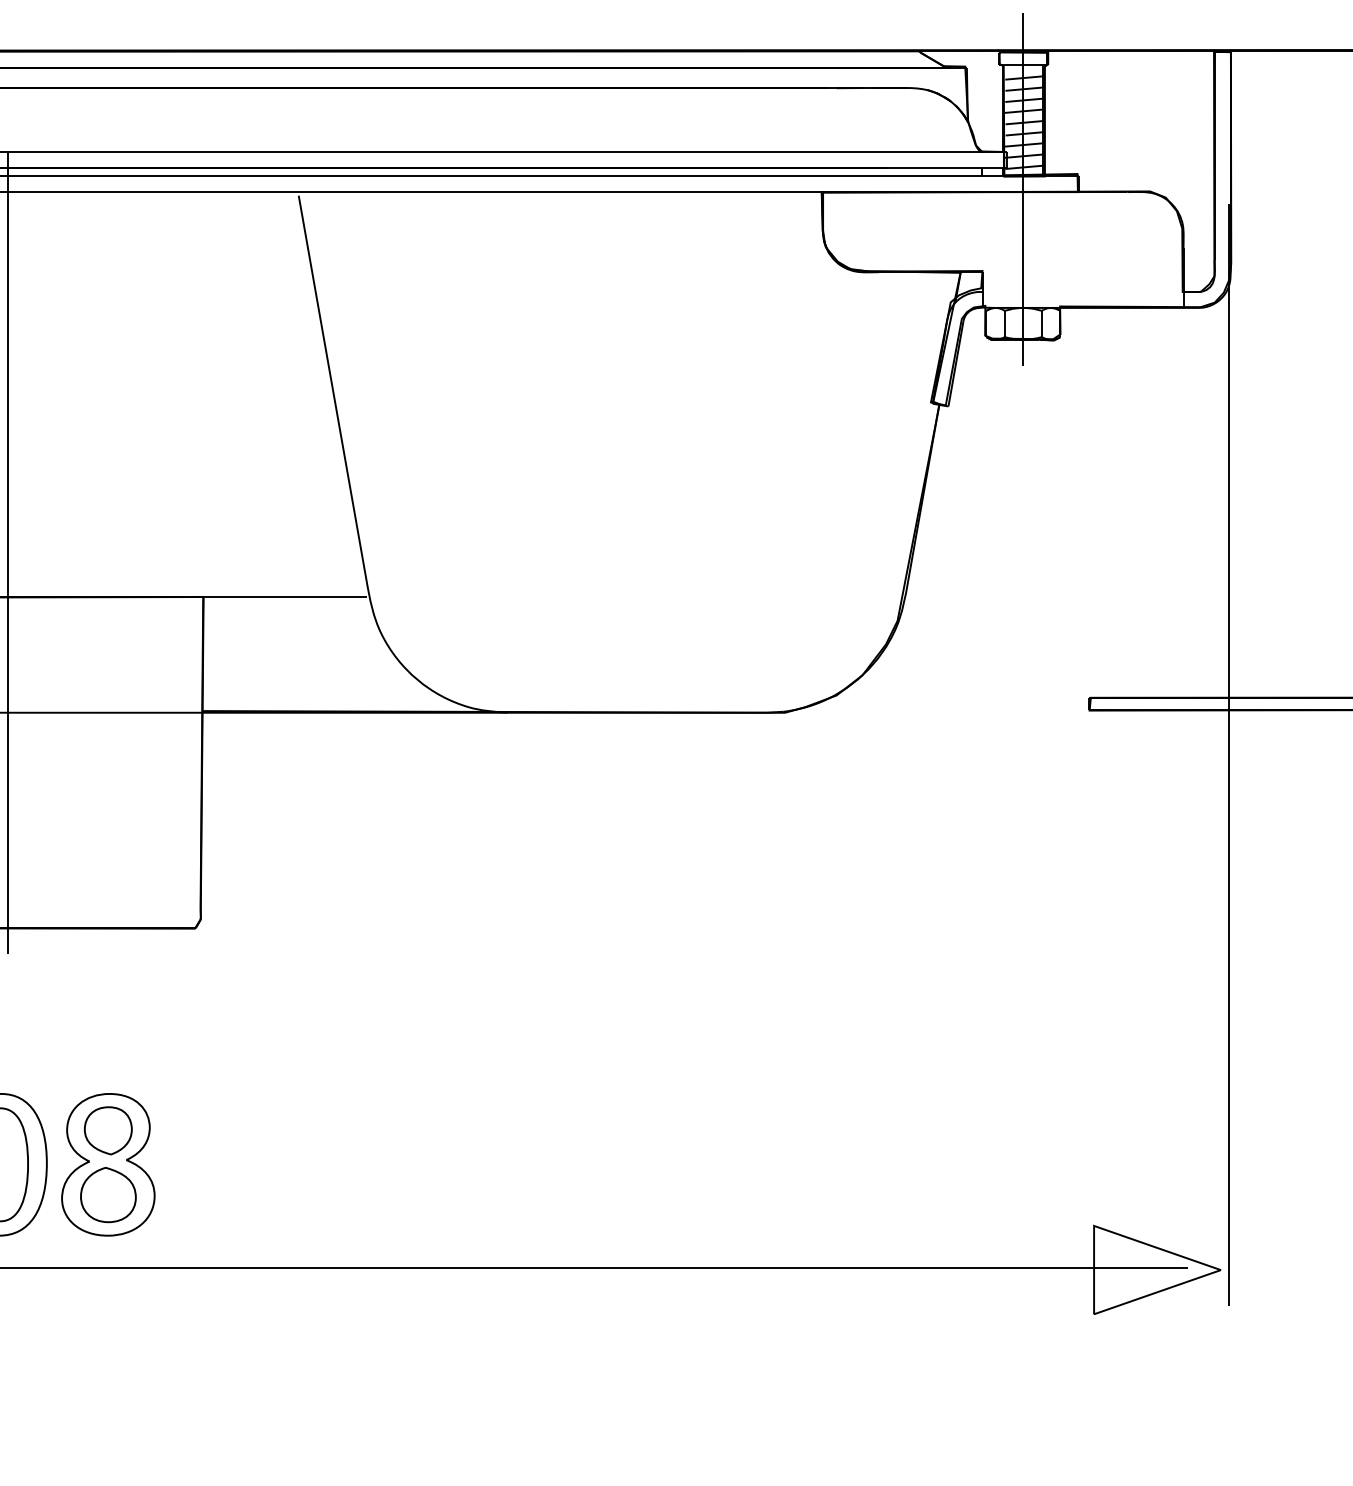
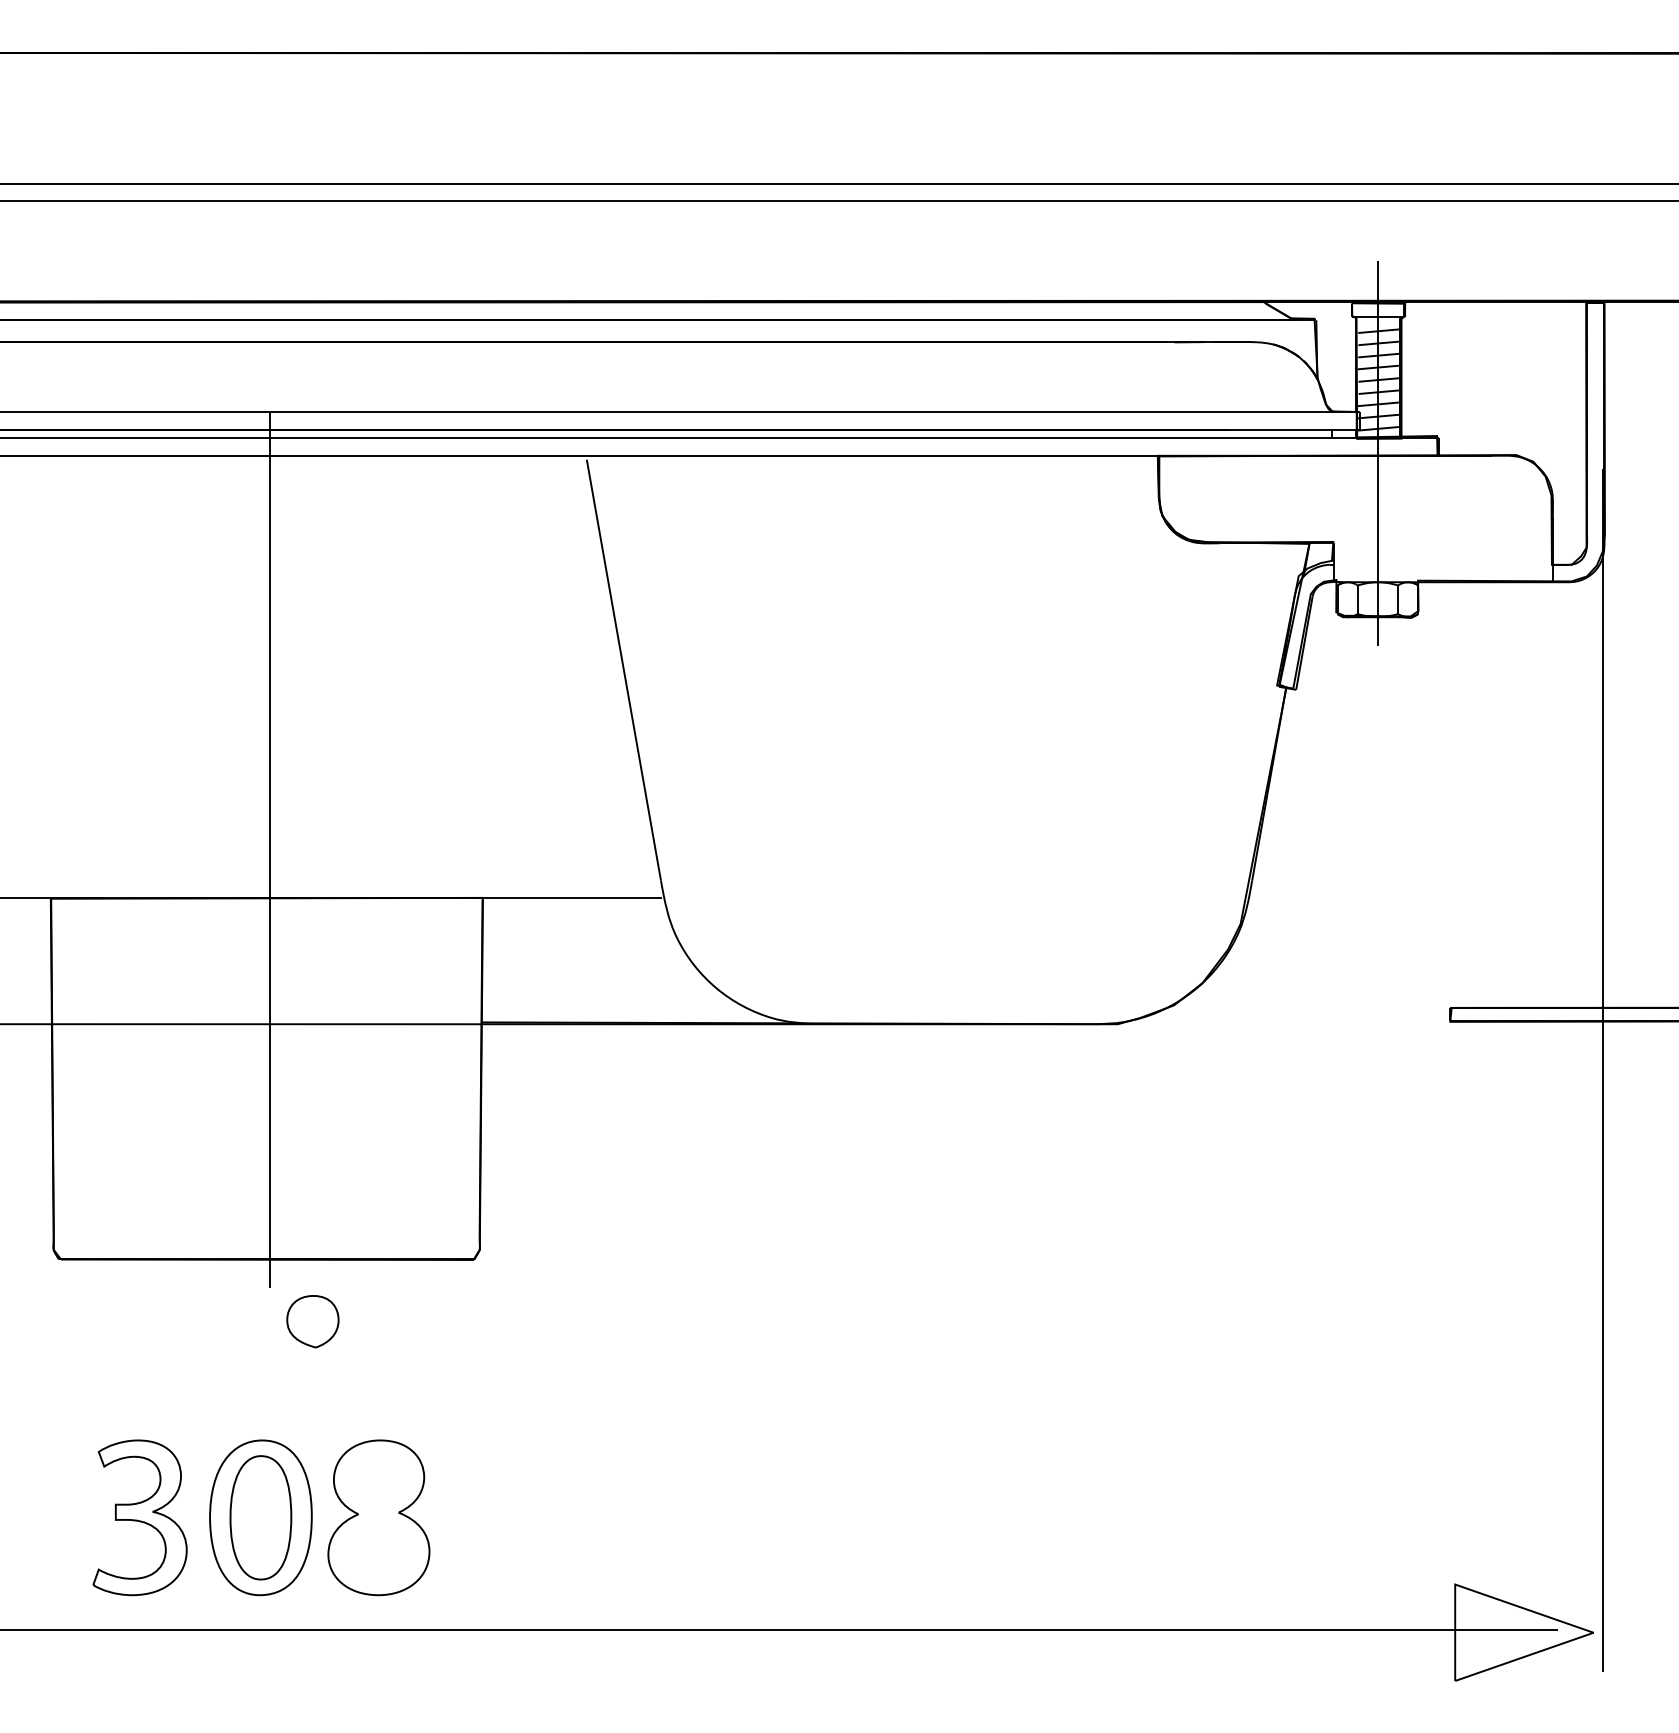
part: (107, 1130) -> (312, 1321), moved
part: (107, 1194) -> (378, 1550), removed

